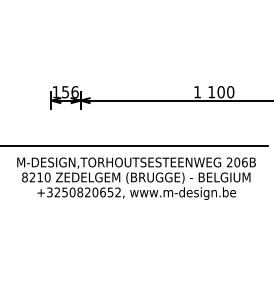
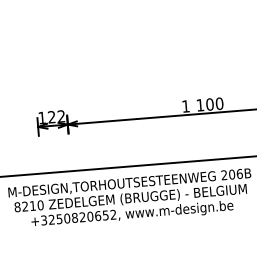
text: (70, 92) -> (56, 117), 156 -> 122

